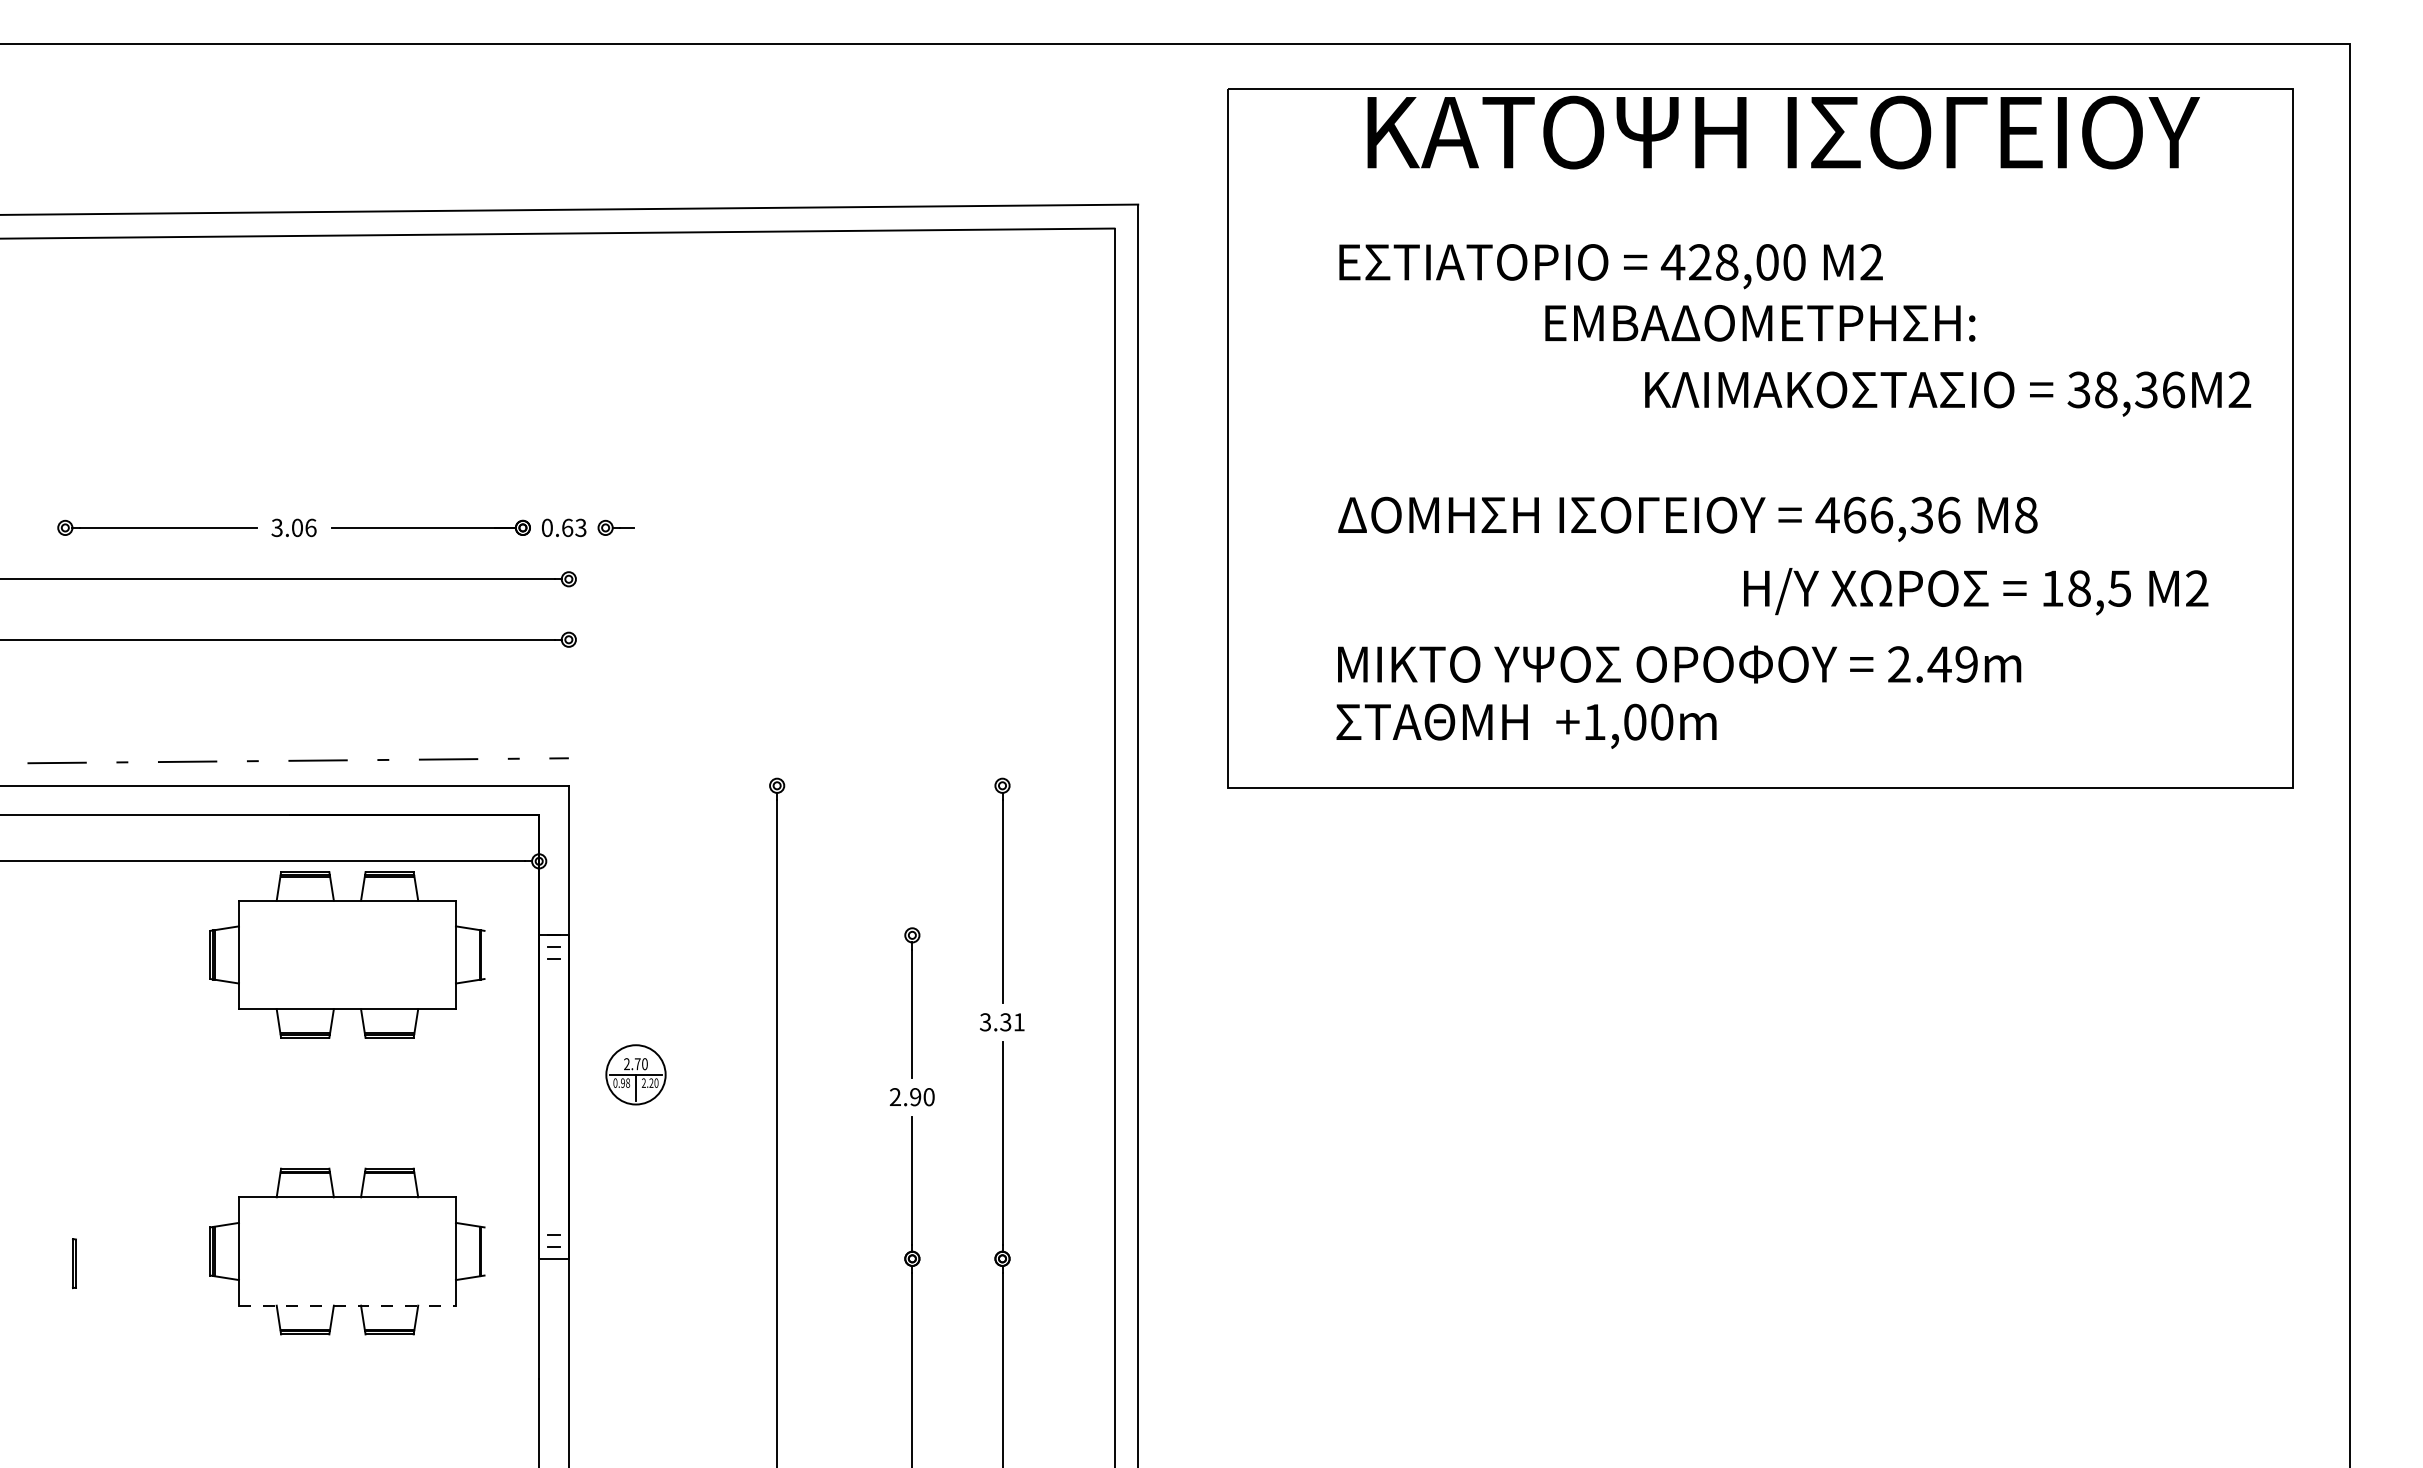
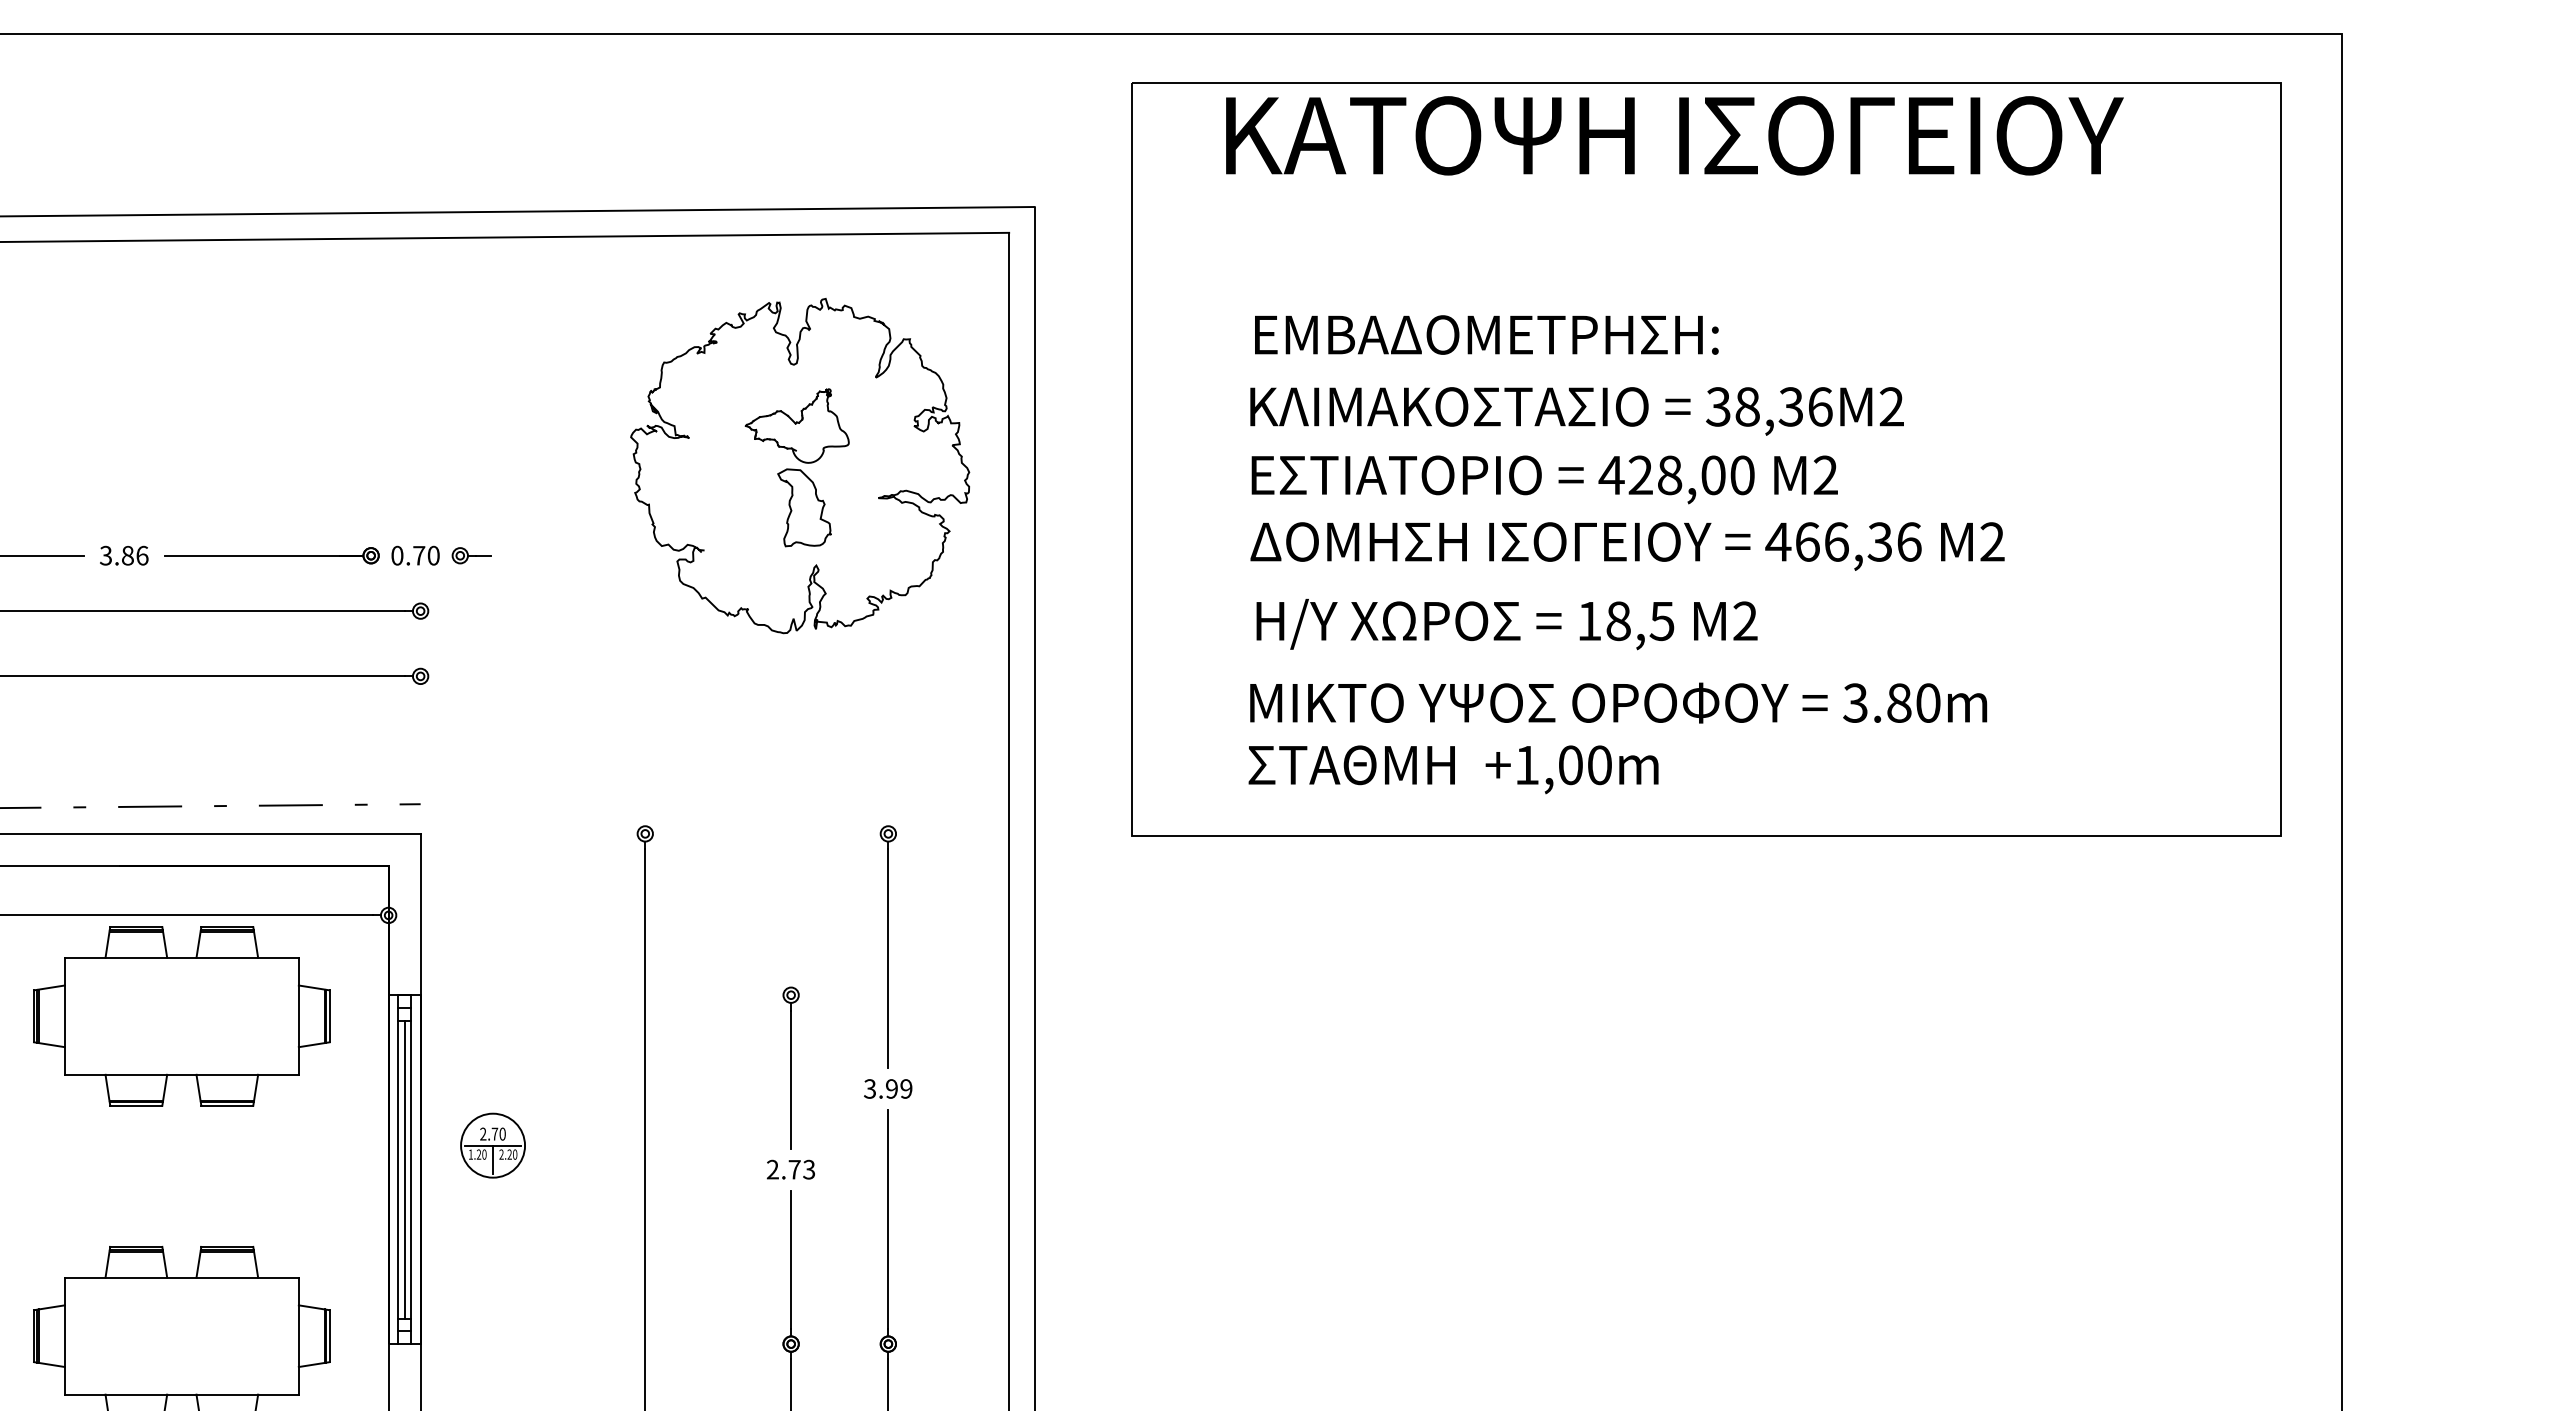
text: (1783, 132) -> (1674, 135), moved
text: (1610, 266) -> (1544, 479), moved
text: (1760, 323) -> (1486, 335), moved
text: (1948, 393) -> (1577, 410), moved
part: (920, 444) -> (799, 465), added
text: (2026, 514) -> (1992, 541), M8 -> M2
text: (297, 527) -> (127, 555), 3.06 -> 3.86
text: (574, 527) -> (426, 555), 0.63 -> 0.70
text: (1976, 591) -> (1507, 624), moved
text: (1932, 664) -> (1891, 703), 2.49m -> 3.80m
line: (484, 954) -> (329, 1015), added
text: (1012, 1022) -> (899, 1089), 3.31 -> 3.99
text: (621, 1082) -> (477, 1153), 0.98 -> 1.20
line: (548, 1096) -> (398, 1169), added
line: (559, 1096) -> (410, 1169), added
line: (554, 1097) -> (405, 1170), added
text: (922, 1097) -> (802, 1170), 2.90 -> 2.73
line: (484, 1251) -> (329, 1336), added
line: (347, 1305) -> (181, 1394), dashed -> solid

